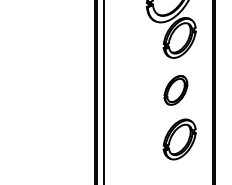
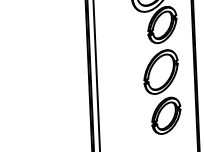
part: (175, 90) -> (160, 72), size x1.67

